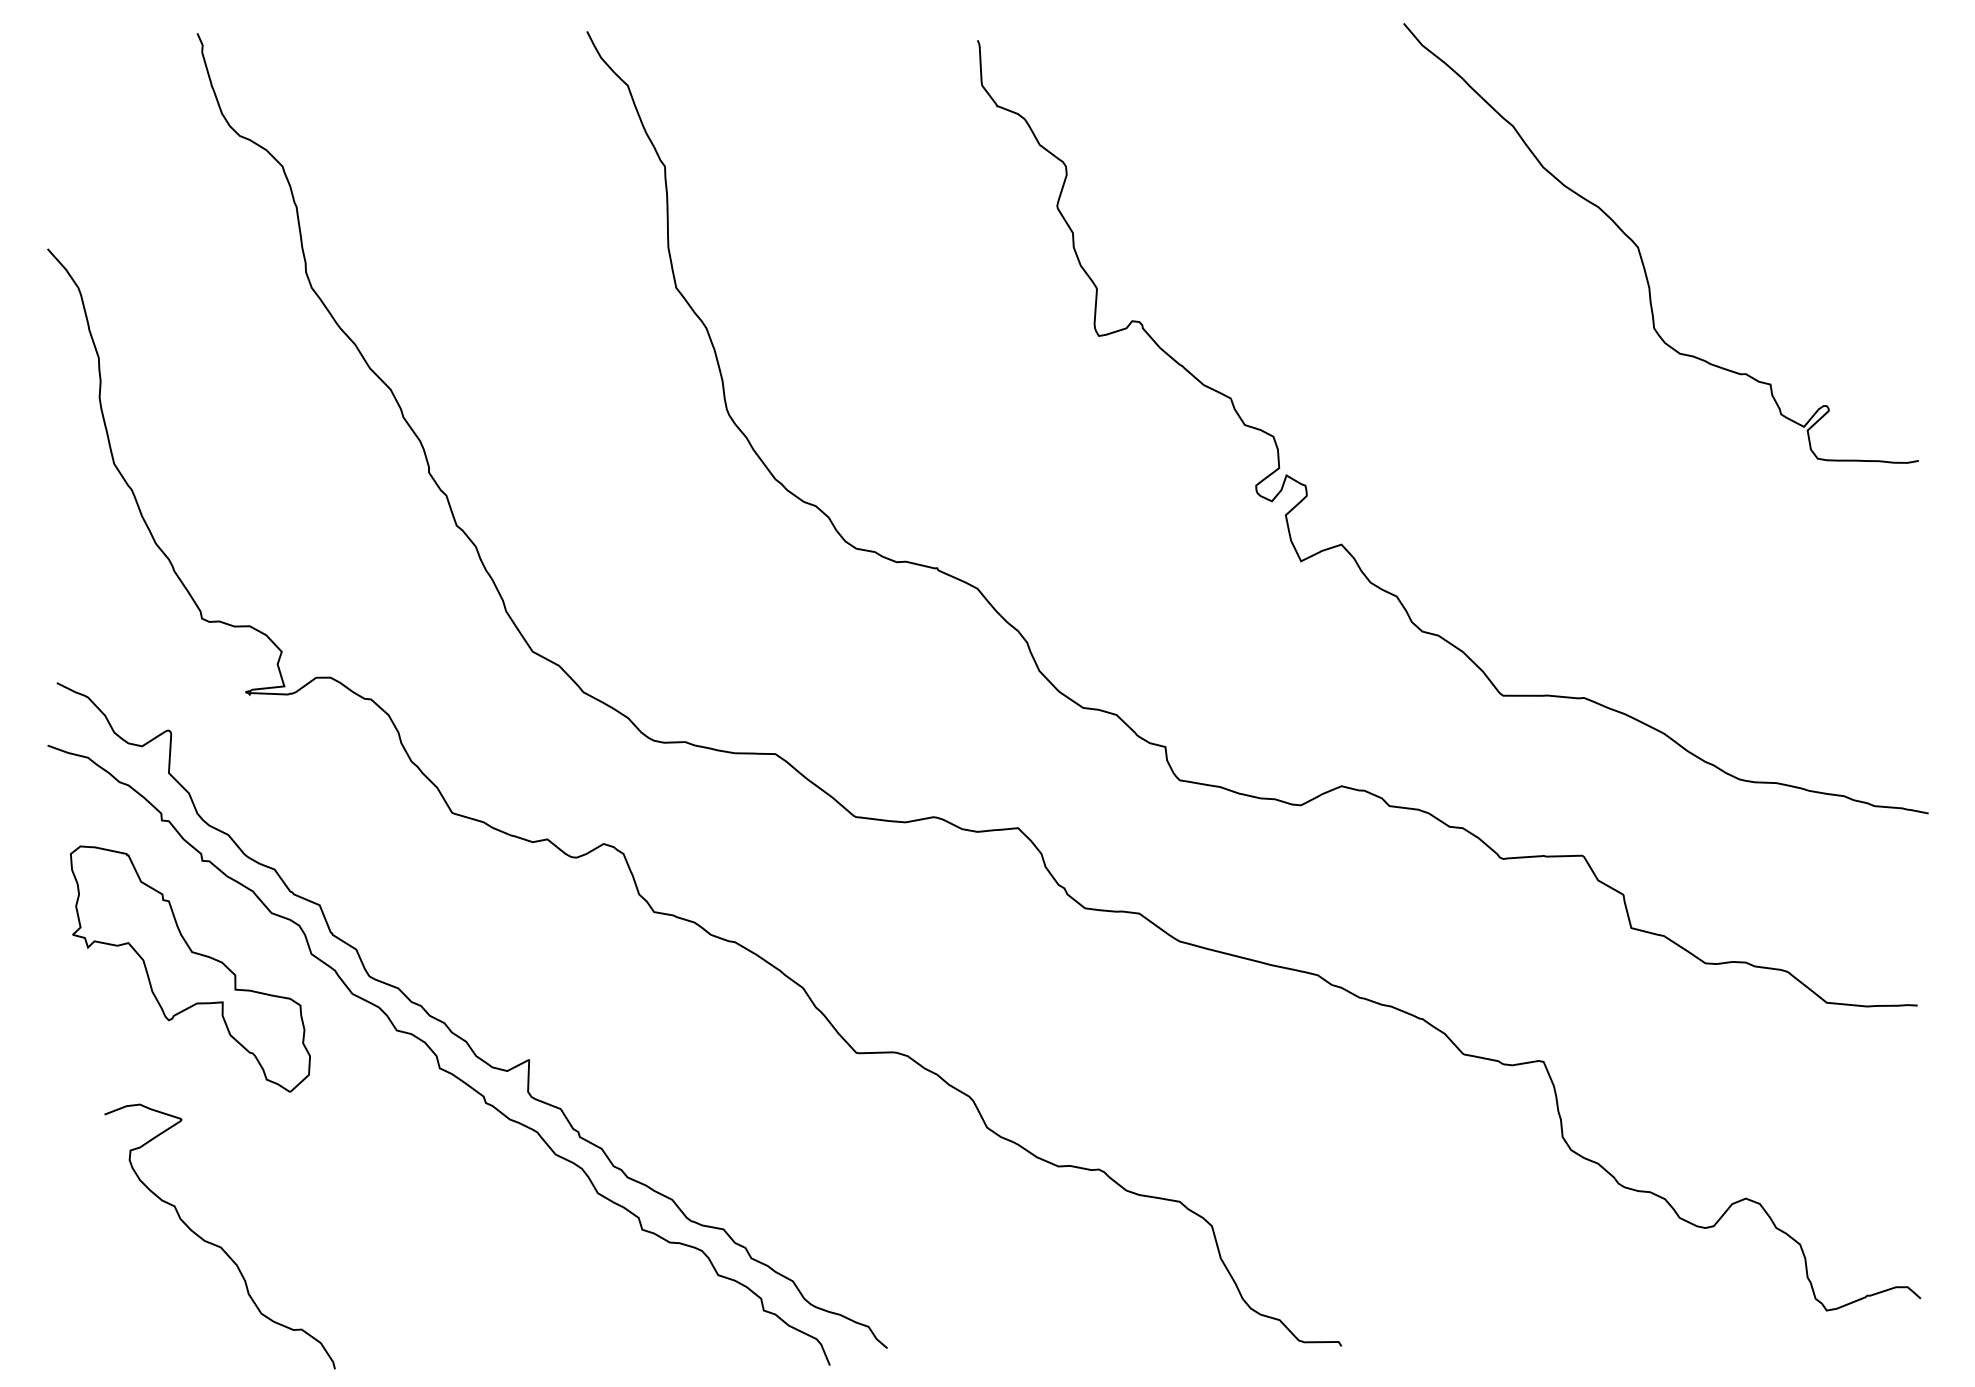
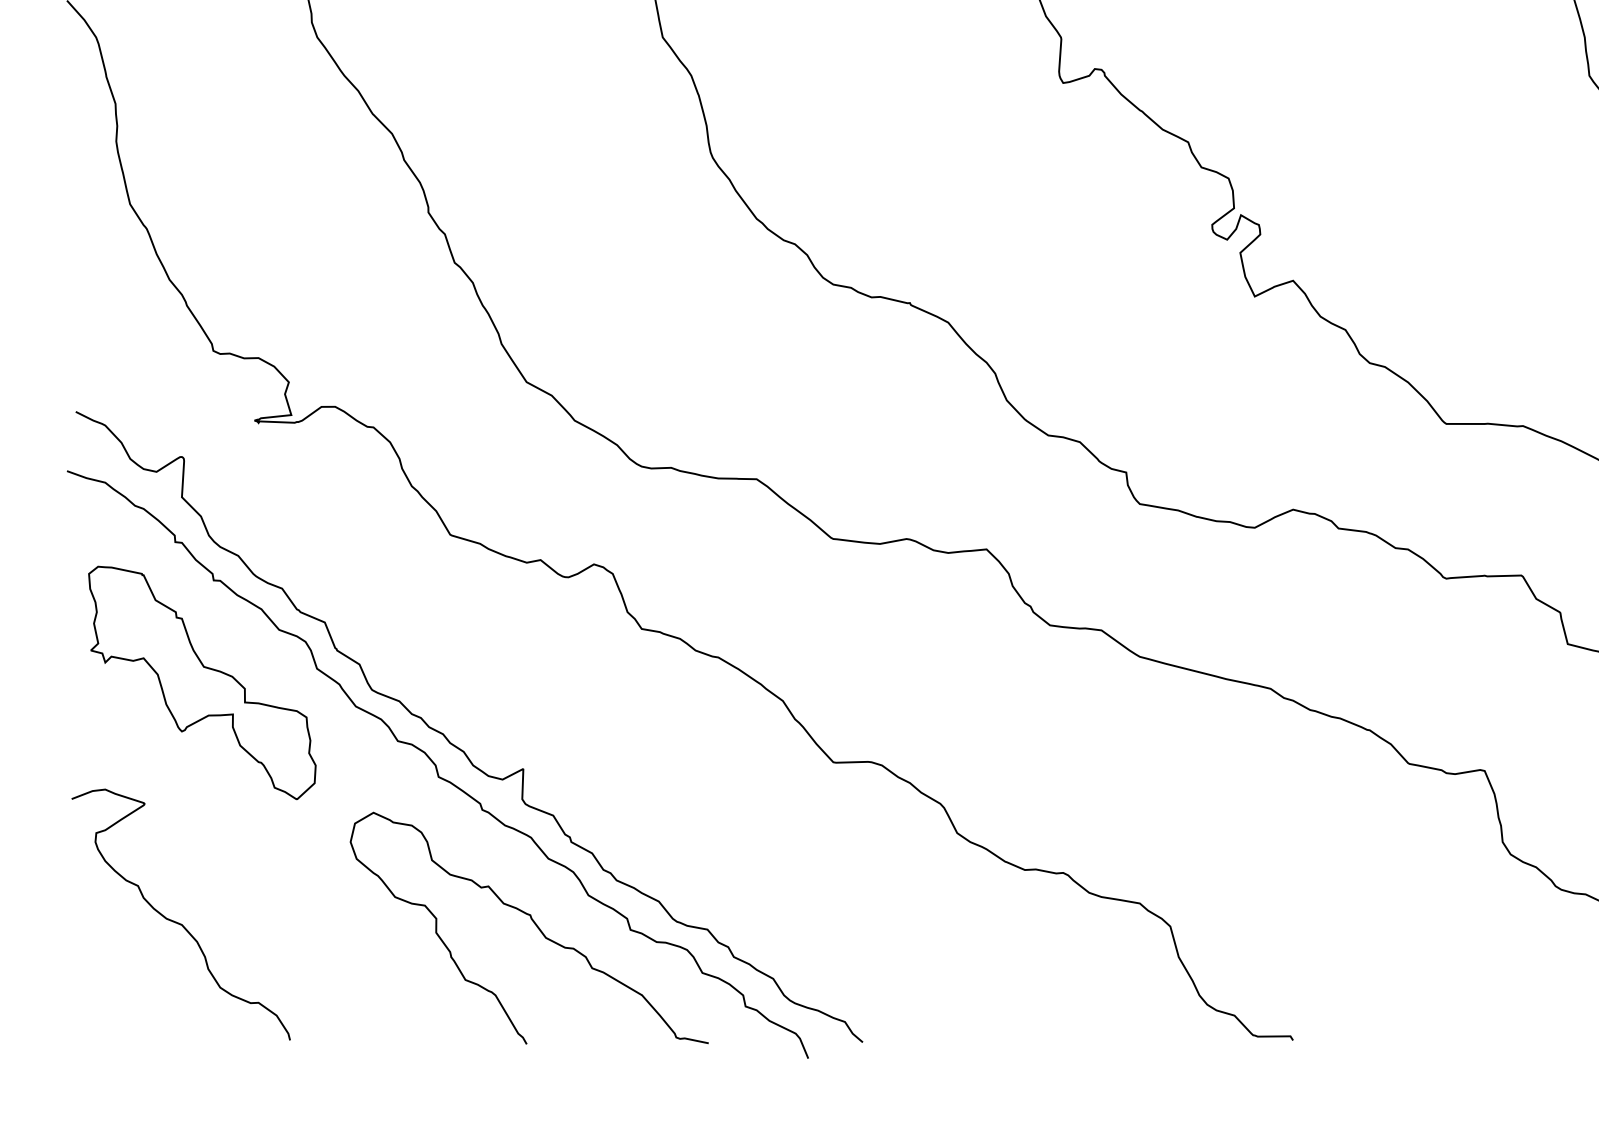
curve: (540, 1223) -> (534, 924), added
curve: (216, 1244) -> (177, 922), moved

